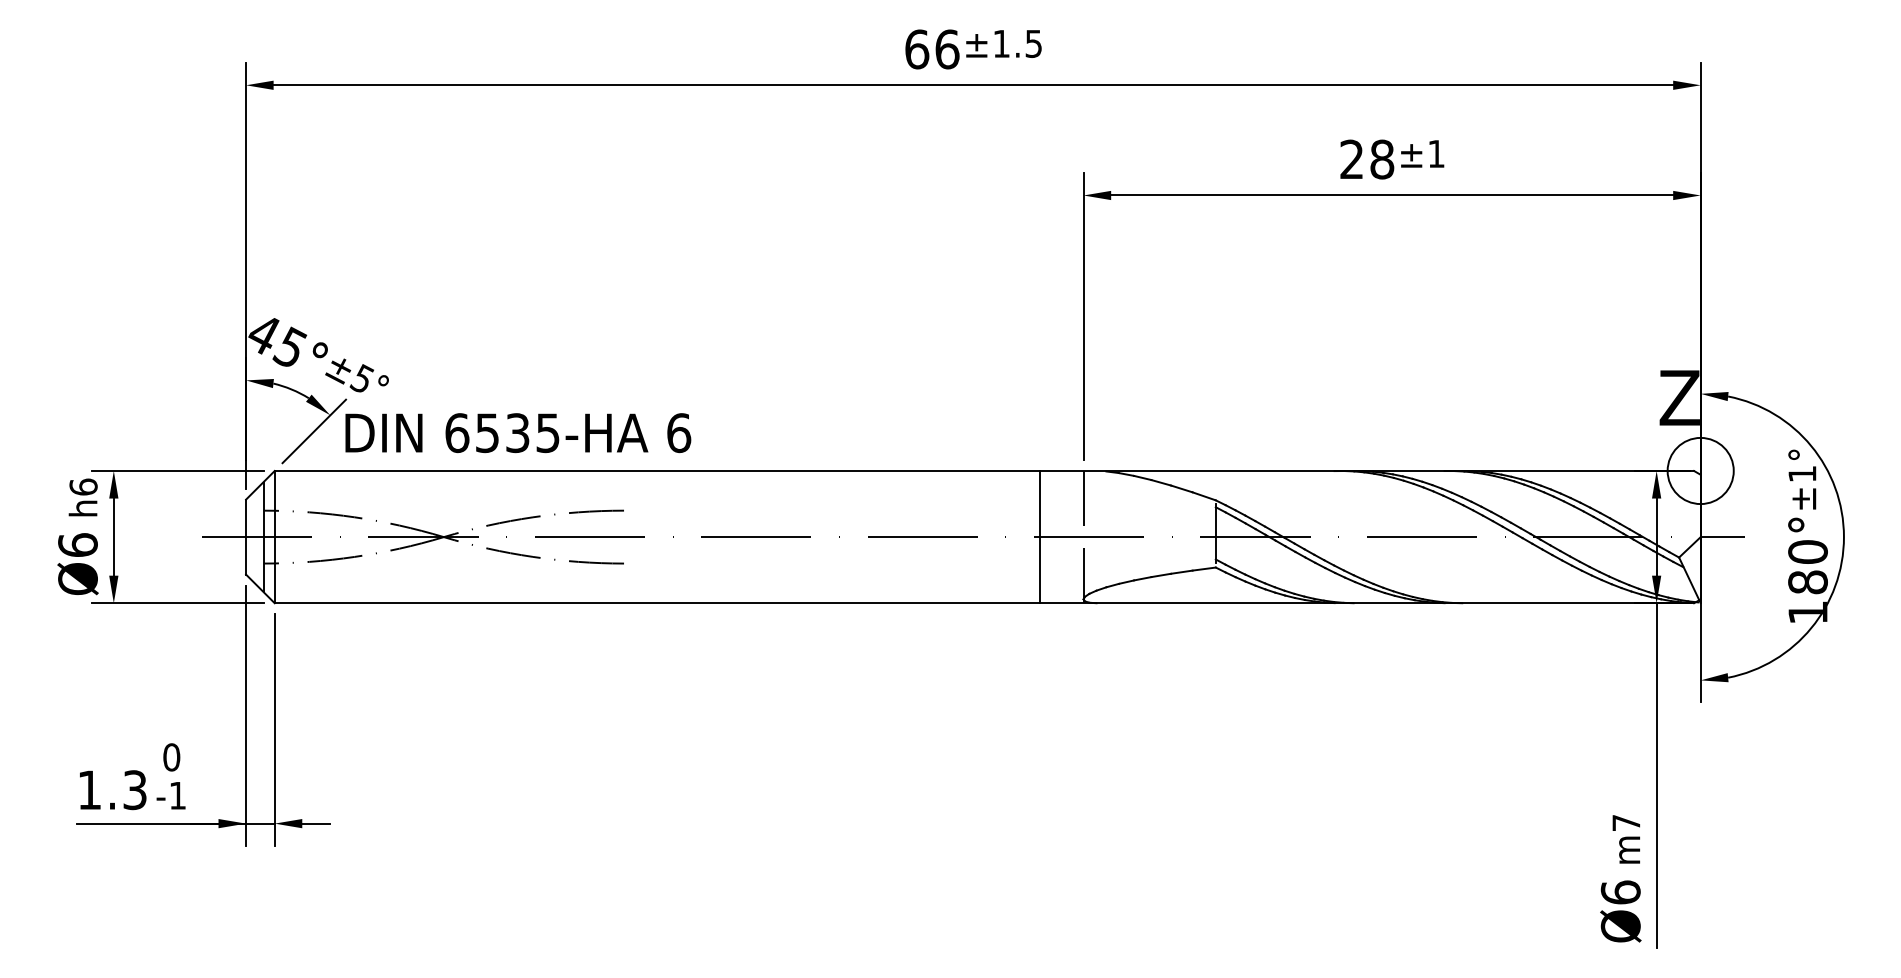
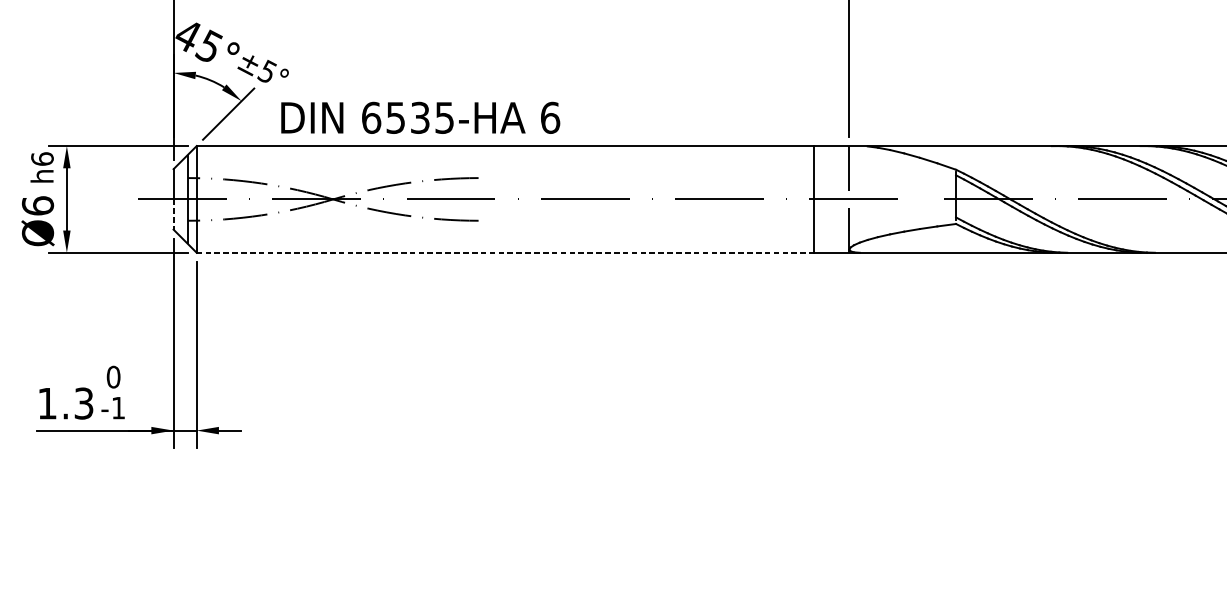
text: (518, 433) -> (420, 118), moved
line: (246, 555) -> (173, 214), solid -> dashed
line: (657, 603) -> (505, 252), solid -> dashed

